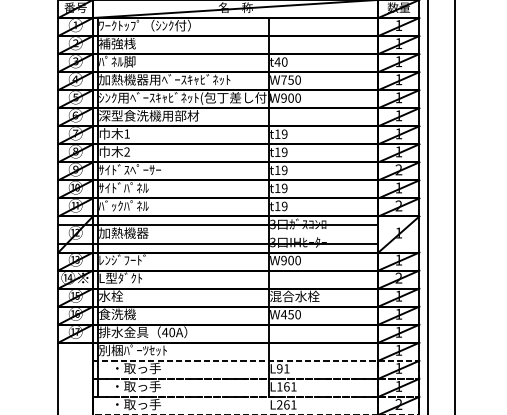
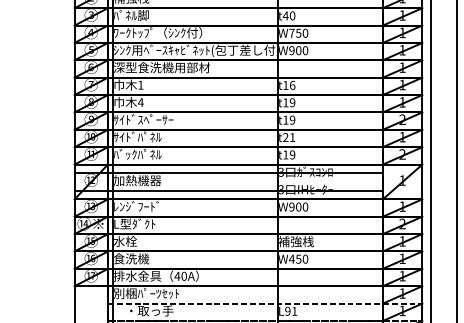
text: (164, 79) -> (176, 32), 加熱機器用ﾍﾞｰｽｷｬﾋﾞﾈｯﾄ -> ﾜｰｸﾄｯﾌﾟ（ｼﾝｸ付）
text: (284, 133) -> (292, 84), t19 -> t16
text: (127, 151) -> (141, 102), 2 -> 4
text: (280, 188) -> (288, 137), t19 -> t21
text: (294, 296) -> (302, 241), 混合水栓 -> 補強桟

